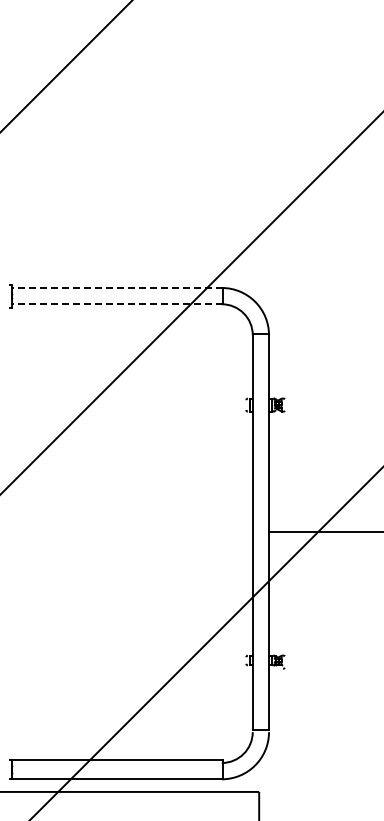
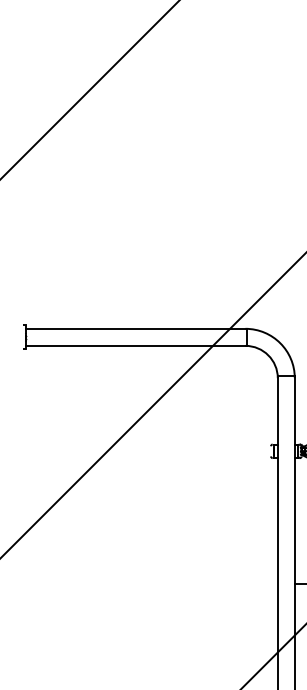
line: (117, 287) -> (136, 328), dashed -> solid
line: (117, 304) -> (136, 346), dashed -> solid

